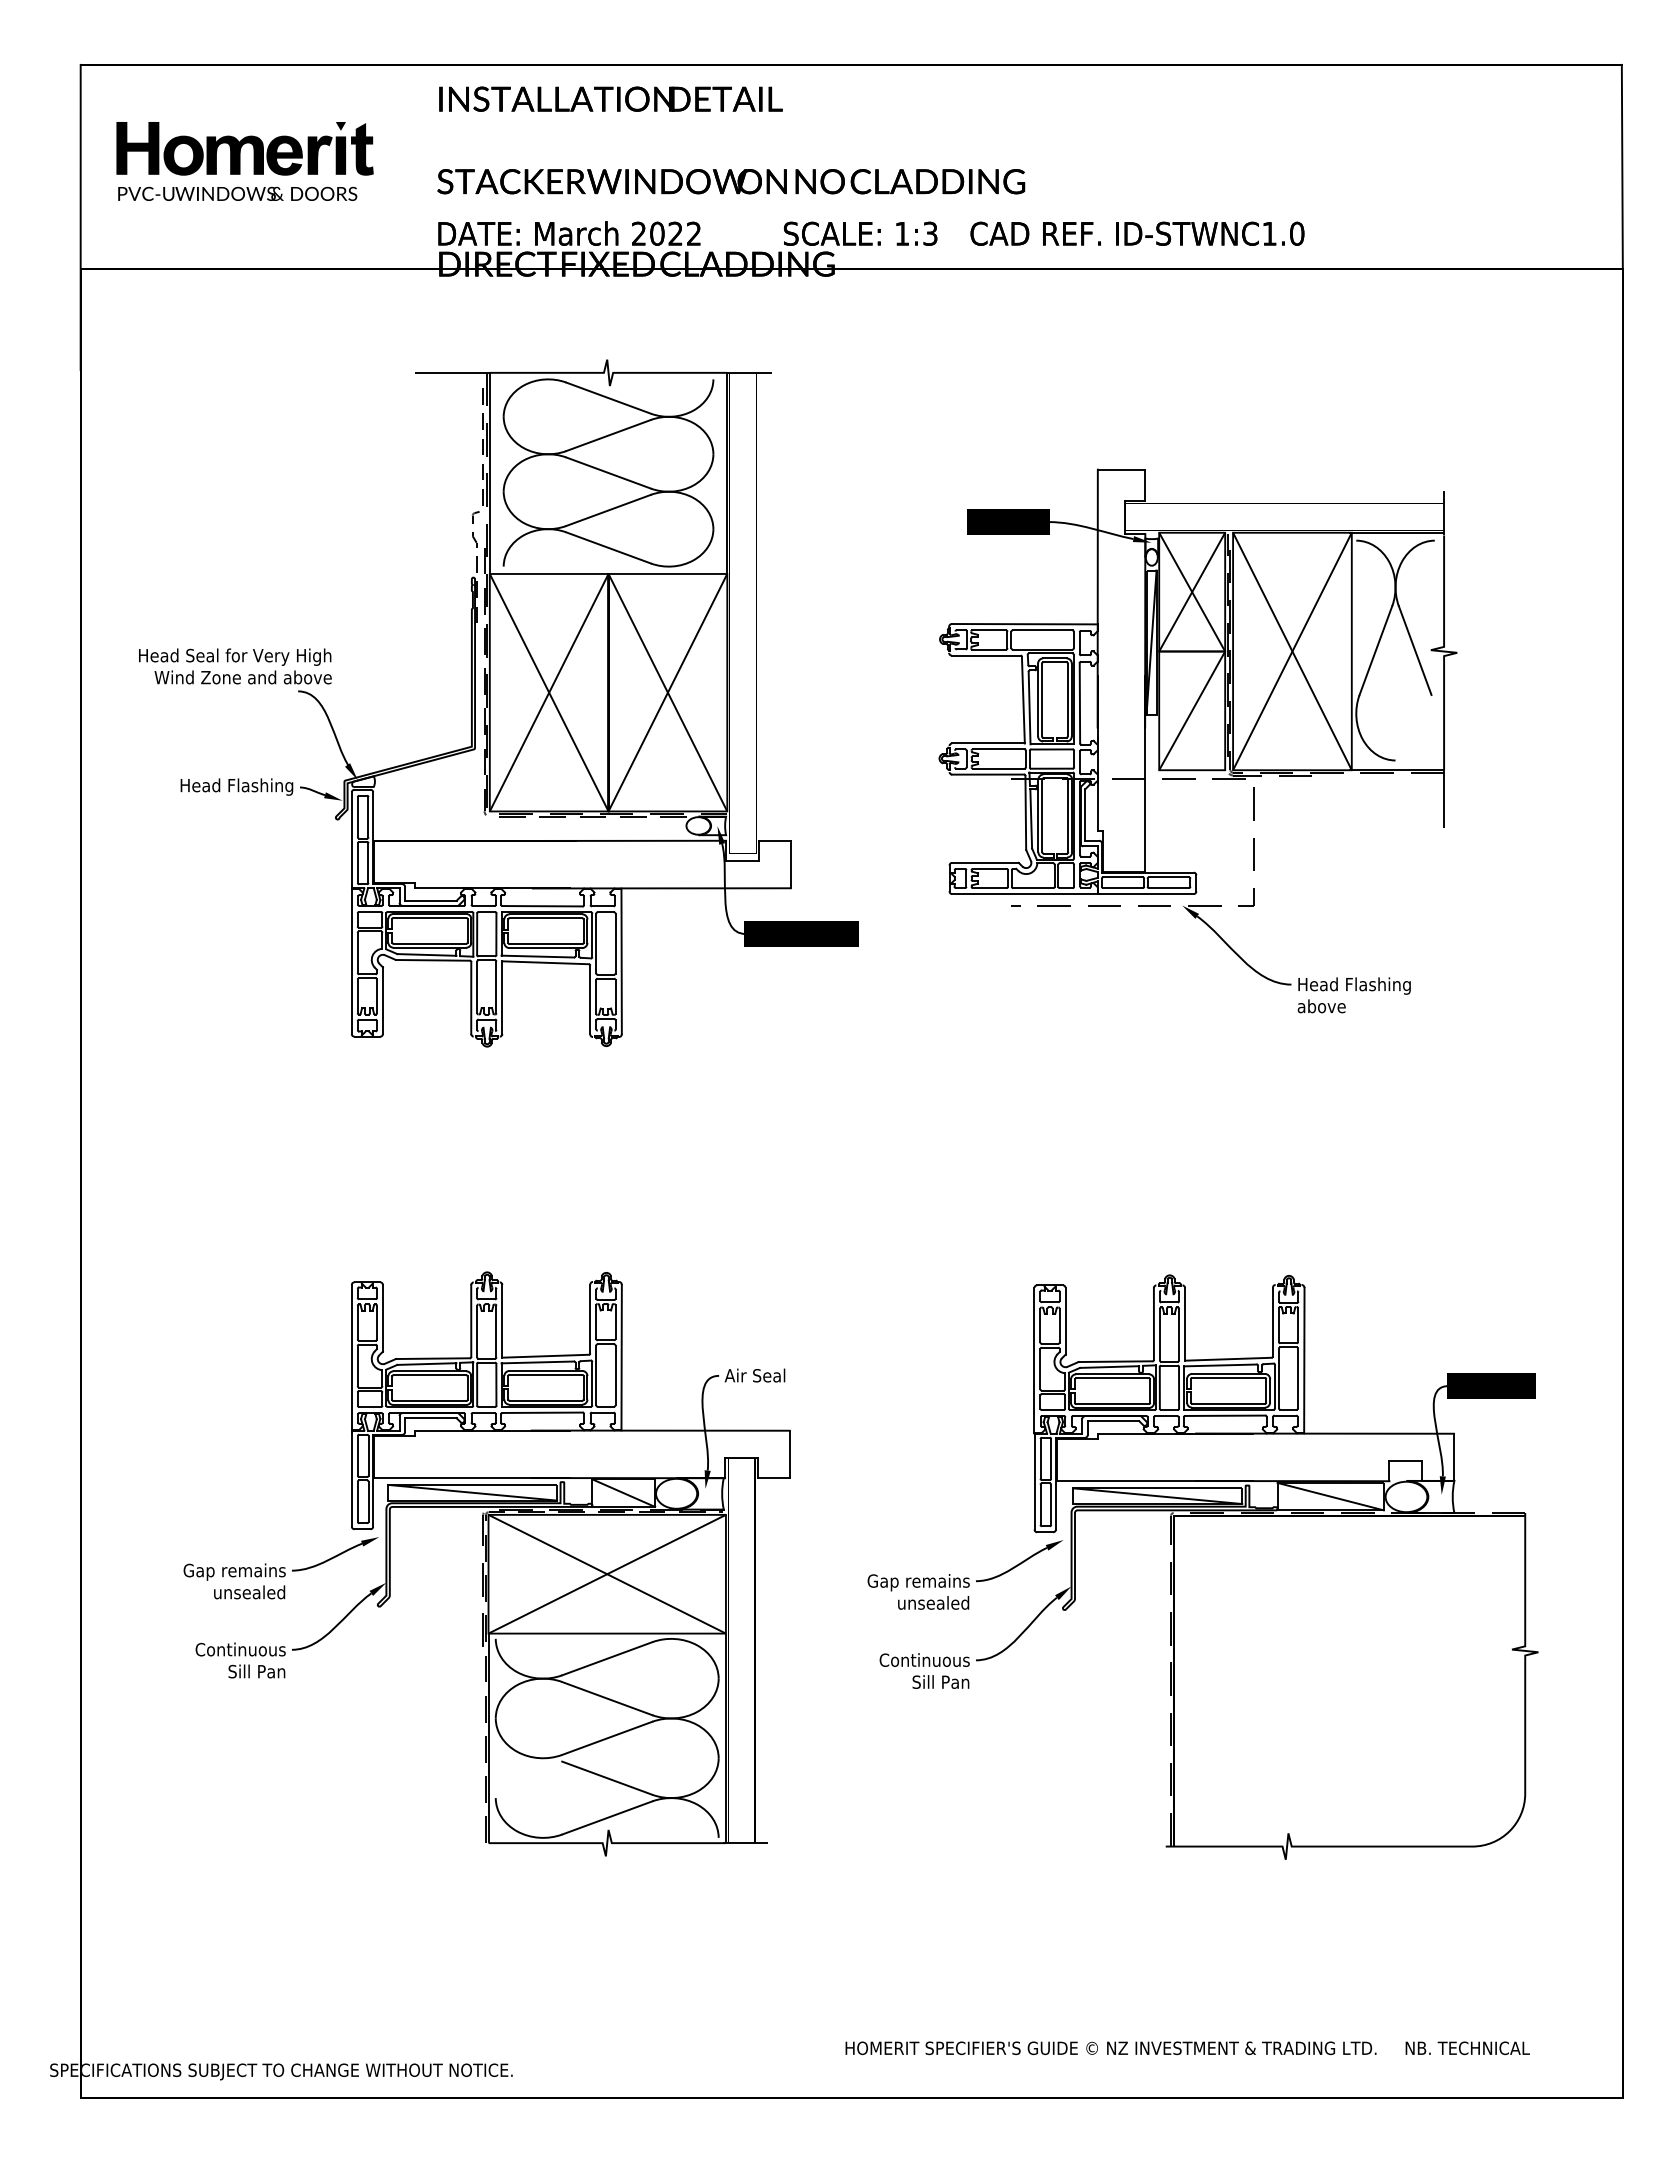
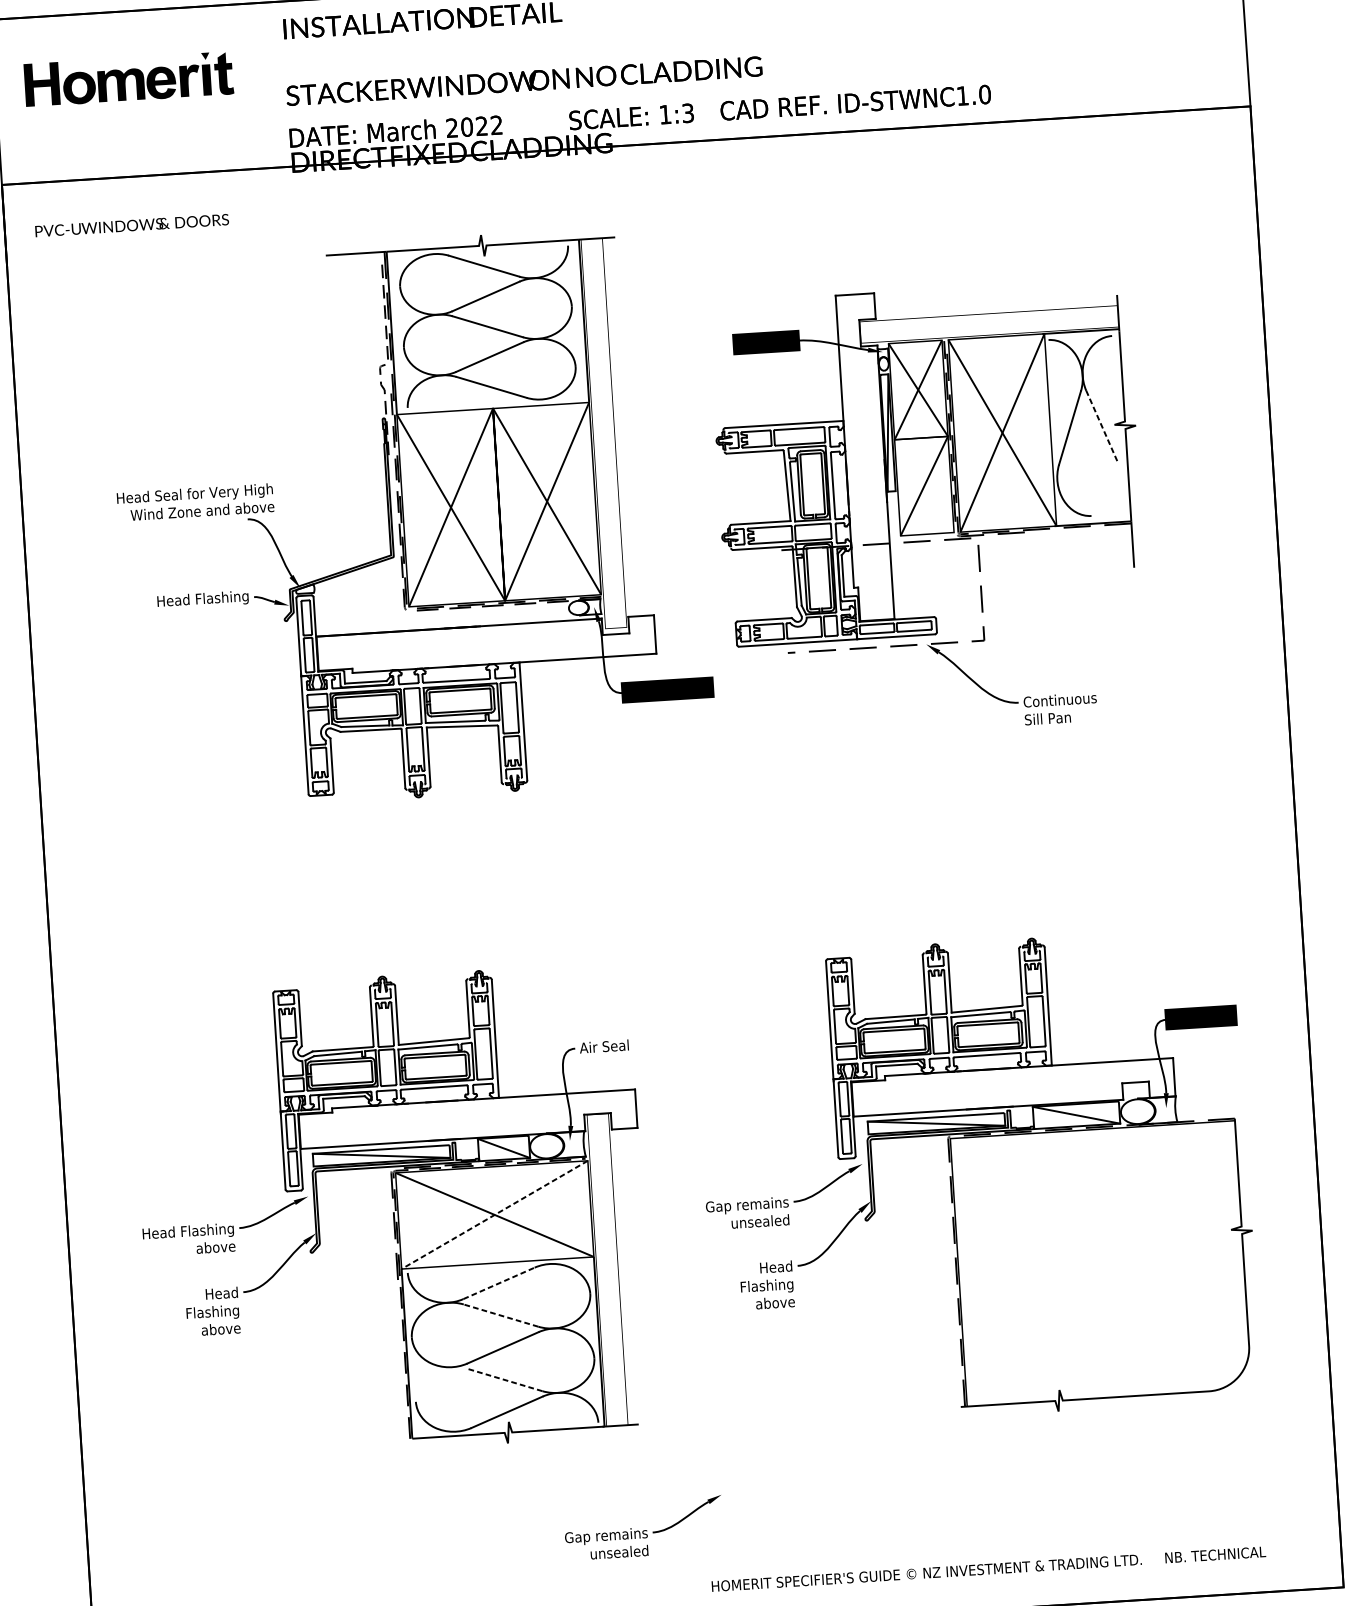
text: (237, 193) -> (131, 225), moved
line: (1415, 650) -> (1102, 425), solid -> dashed
part: (498, 703) -> (410, 519), moved
text: (1353, 995) -> (1069, 708), Head Flashing above -> Continuous Sill Pan
line: (607, 1574) -> (494, 1215), solid -> dashed
text: (228, 1581) -> (188, 1240), Gap remains unsealed -> Head Flashing above
line: (607, 1658) -> (499, 1283), solid -> dashed
text: (240, 1671) -> (202, 1312), Continuous Sill Pan -> Head Flashing above
text: (924, 1681) -> (757, 1285), Continuous Sill Pan -> Head Flashing above
line: (607, 1698) -> (501, 1315), solid -> dashed
line: (607, 1778) -> (505, 1380), solid -> dashed
part: (765, 1970) -> (643, 1527), added

